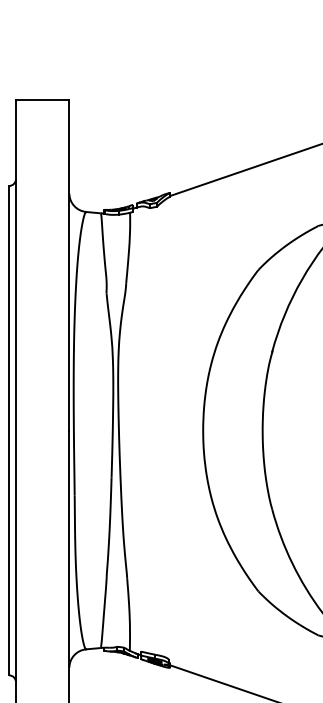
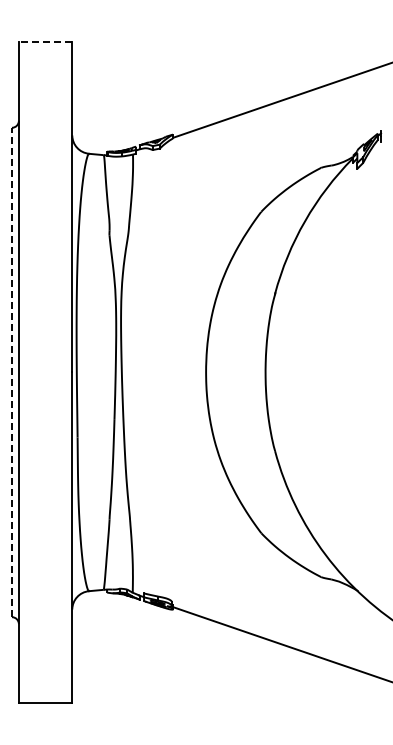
line: (42, 100) -> (45, 42), solid -> dashed
line: (8, 430) -> (11, 372), solid -> dashed

